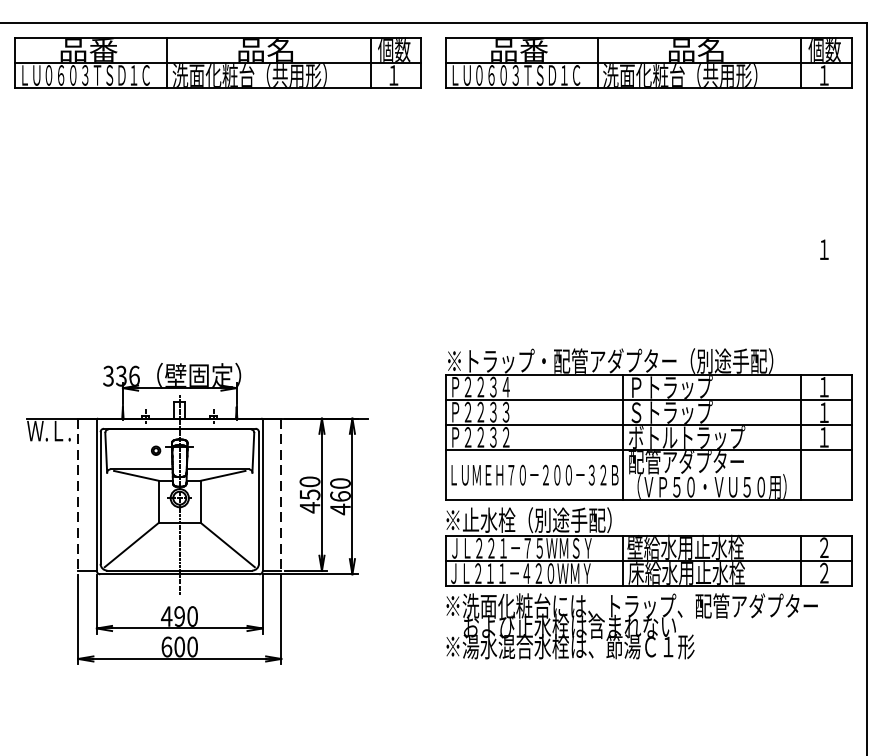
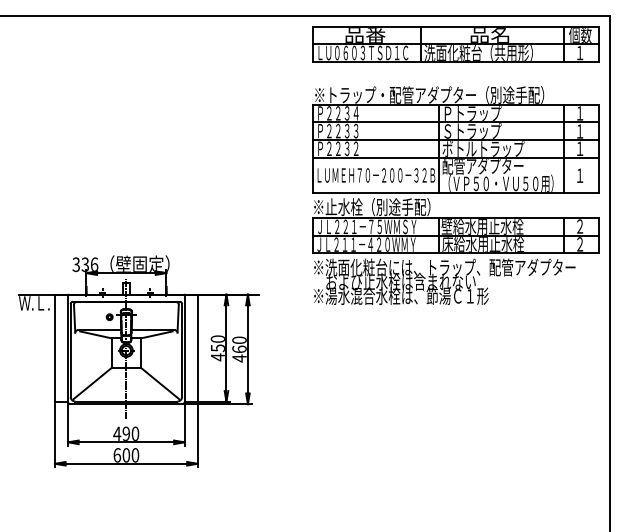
part: (216, 63) -> (152, 44), removed
line: (77, 495) -> (54, 348), dashed -> solid
line: (280, 495) -> (197, 348), dashed -> solid
part: (647, 503) -> (455, 195), moved

